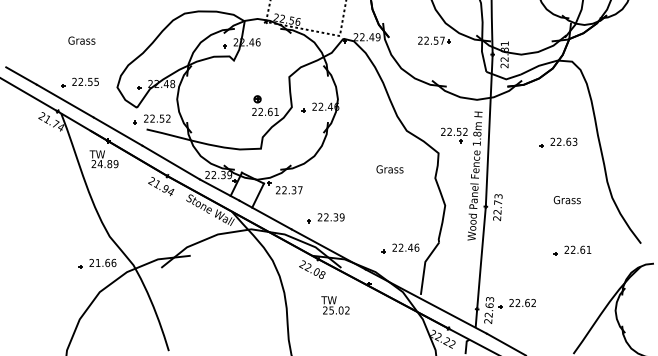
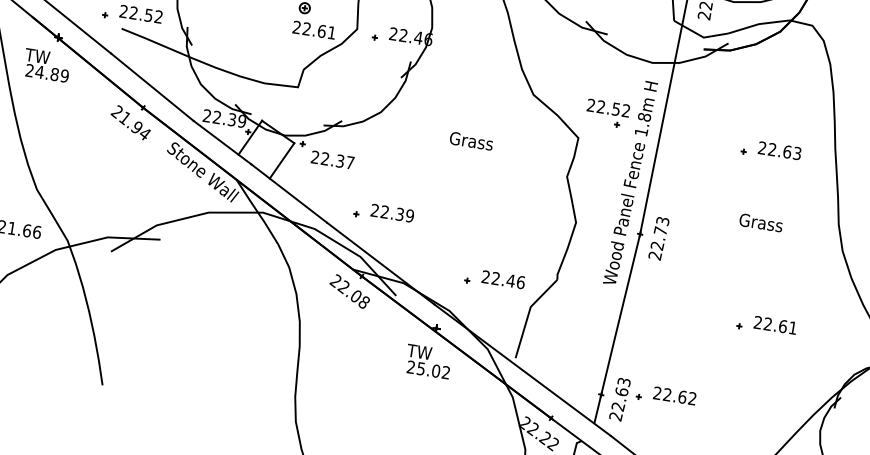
text: (389, 169) -> (470, 141), moved
text: (566, 200) -> (759, 223), moved
text: (335, 305) -> (428, 361), moved

